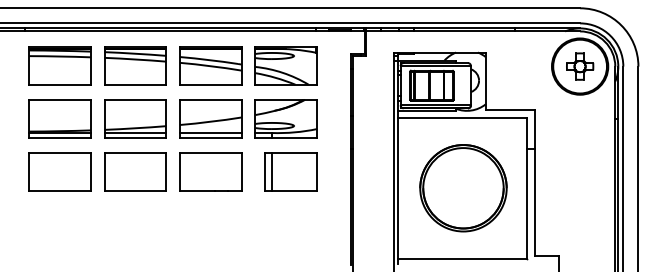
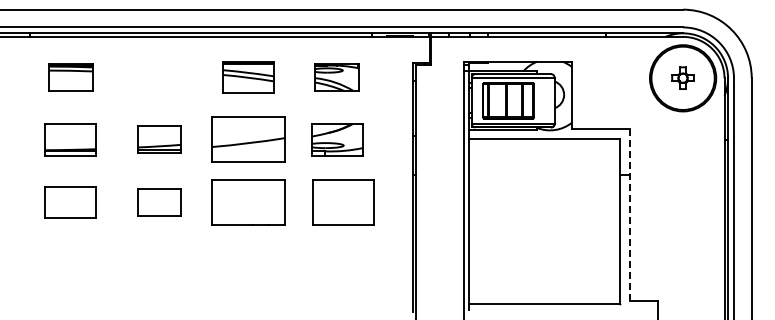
part: (59, 65) -> (70, 77), size x0.6
part: (135, 65) -> (159, 77), removed
part: (210, 65) -> (248, 77), size x0.7
part: (286, 65) -> (337, 77), size x0.6
part: (579, 65) -> (682, 77), size x0.7
part: (59, 118) -> (70, 139), size x0.7
part: (135, 118) -> (159, 139), size x0.6
part: (286, 118) -> (337, 139), size x0.7
line: (210, 133) -> (248, 156), removed
part: (59, 172) -> (70, 202), size x0.7
part: (135, 172) -> (159, 202), size x0.6
line: (272, 172) -> (320, 202), removed
line: (534, 183) -> (629, 215), solid -> dashed
part: (463, 188) -> (545, 221), removed

